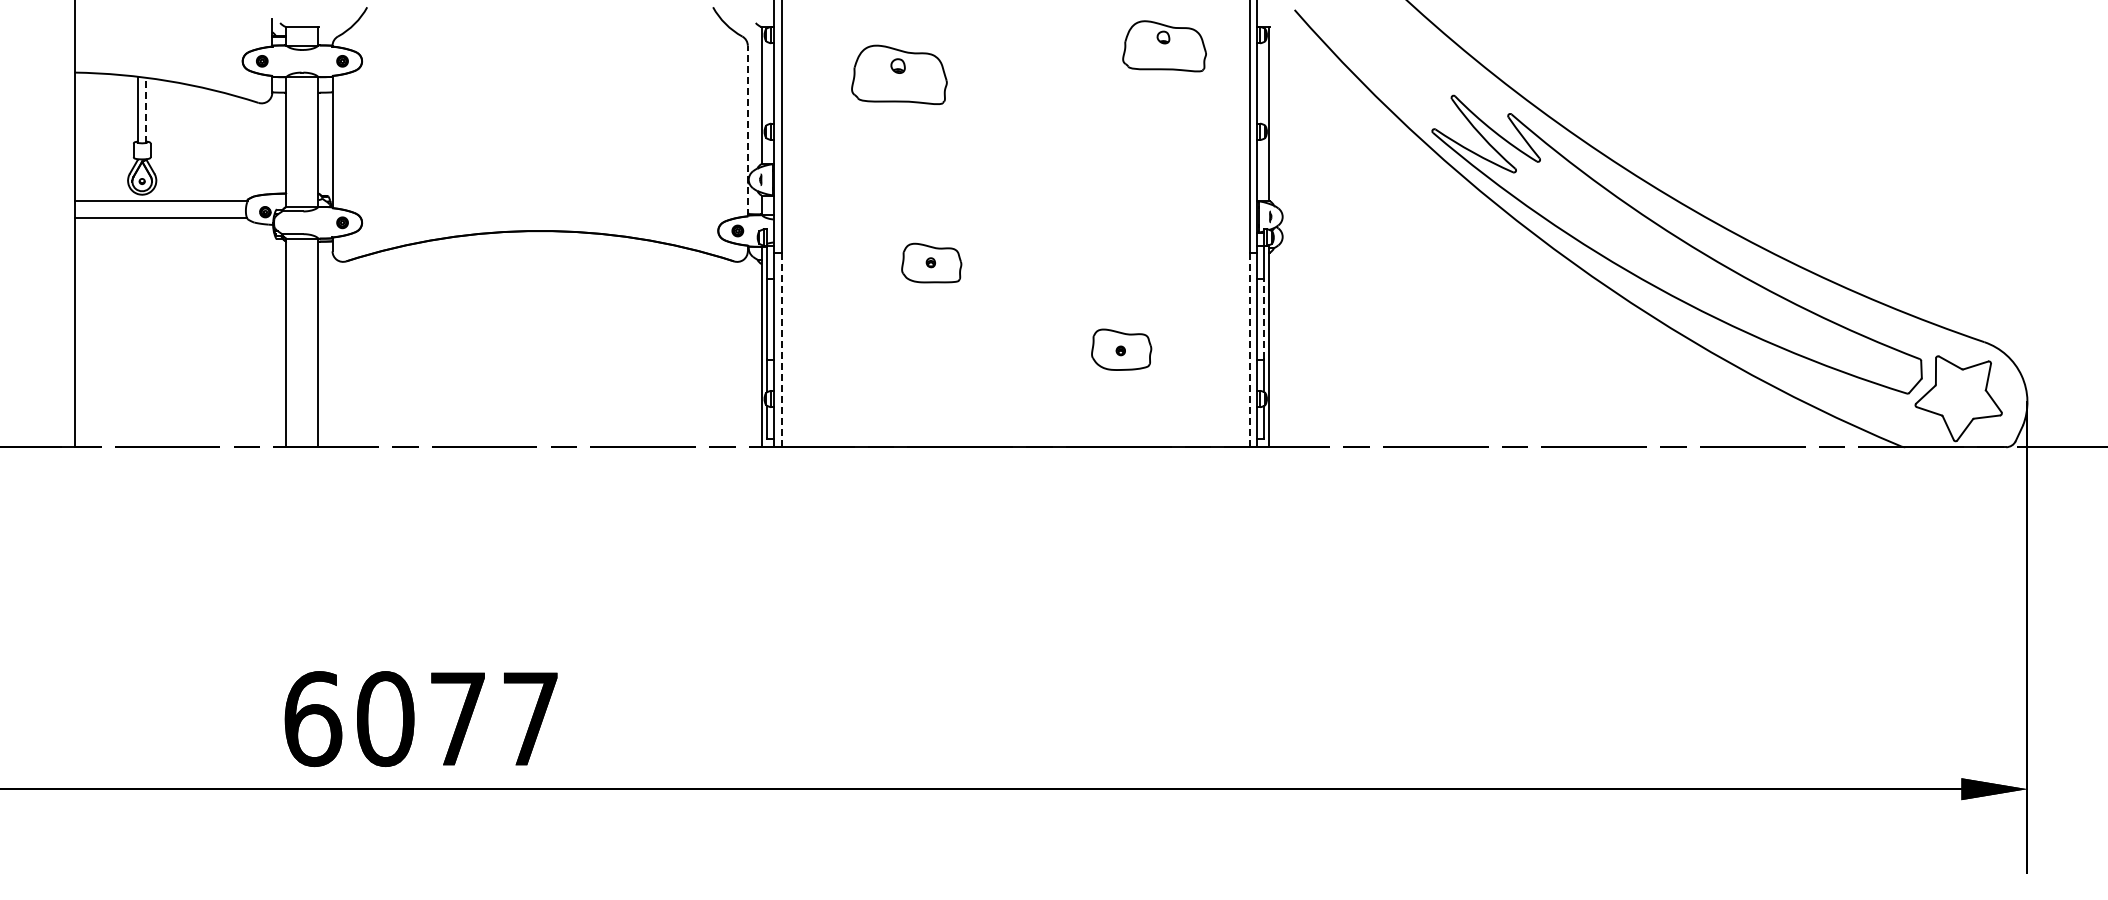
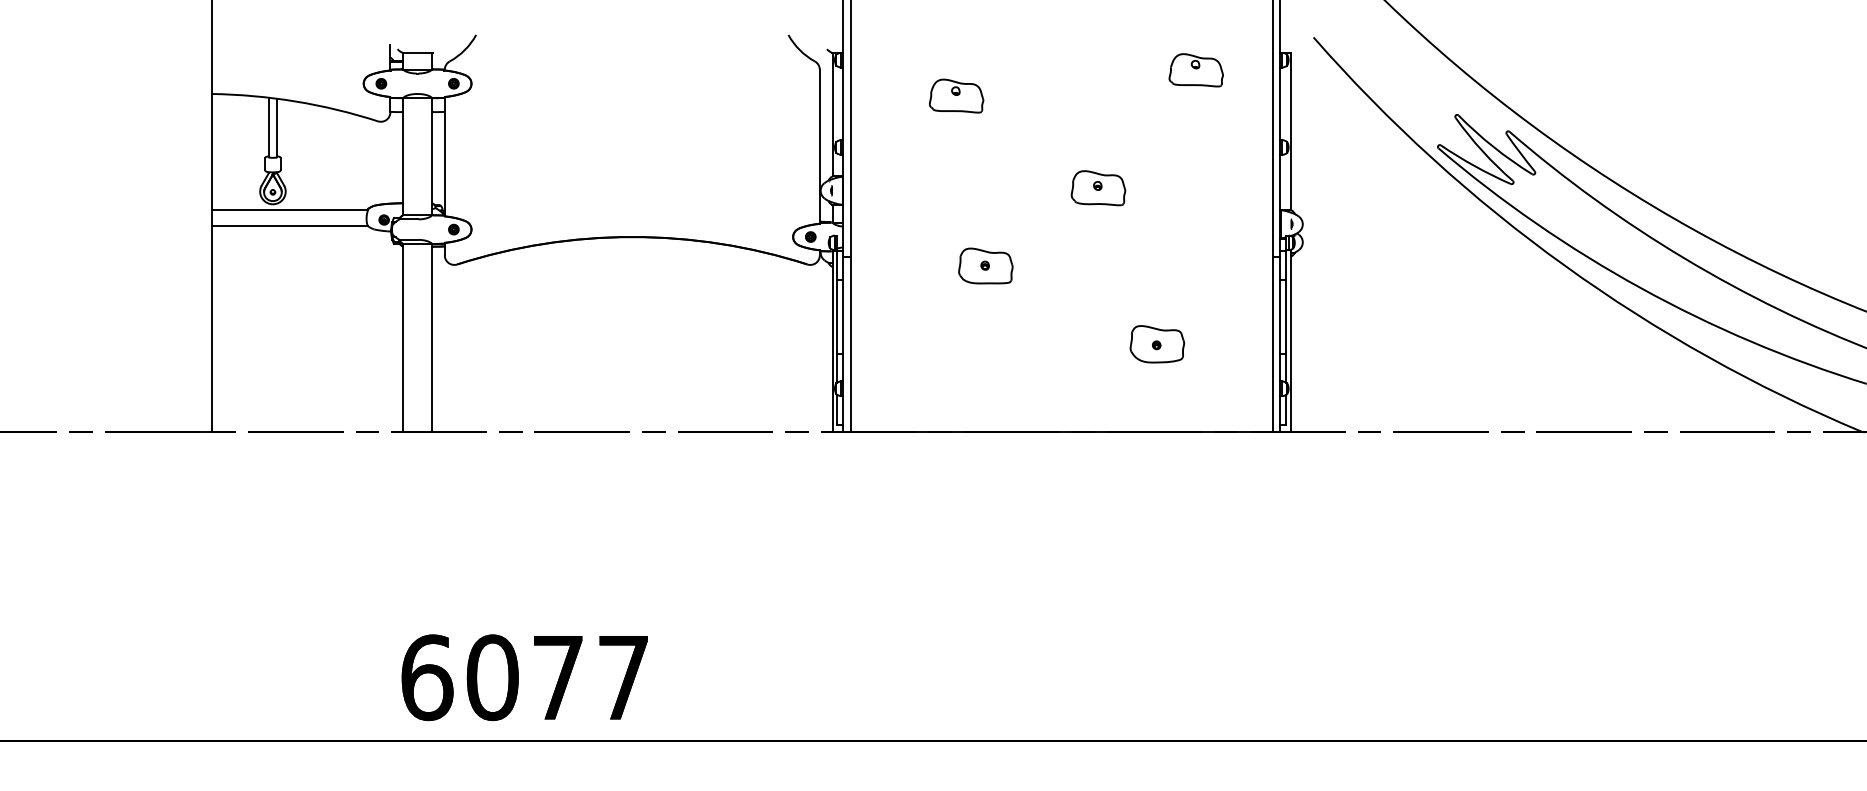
part: (1164, 46) -> (1196, 70), size x0.71
part: (898, 74) -> (955, 95), size x0.62
line: (146, 109) -> (276, 127), dashed -> solid
line: (747, 130) -> (819, 146), dashed -> solid
part: (1055, 176) -> (1097, 187), added
line: (1264, 318) -> (1286, 316), dashed -> solid
line: (781, 349) -> (850, 344), dashed -> solid
line: (1249, 349) -> (1272, 344), dashed -> solid

